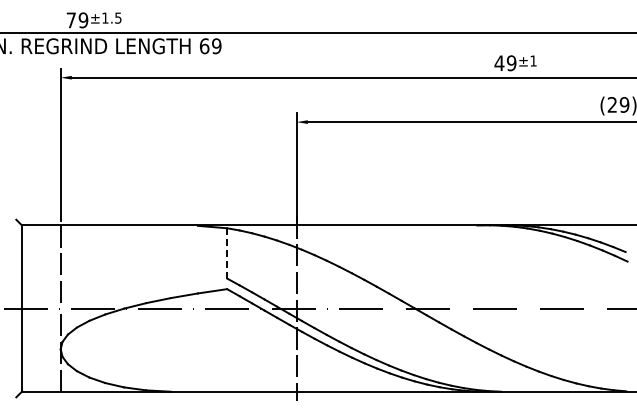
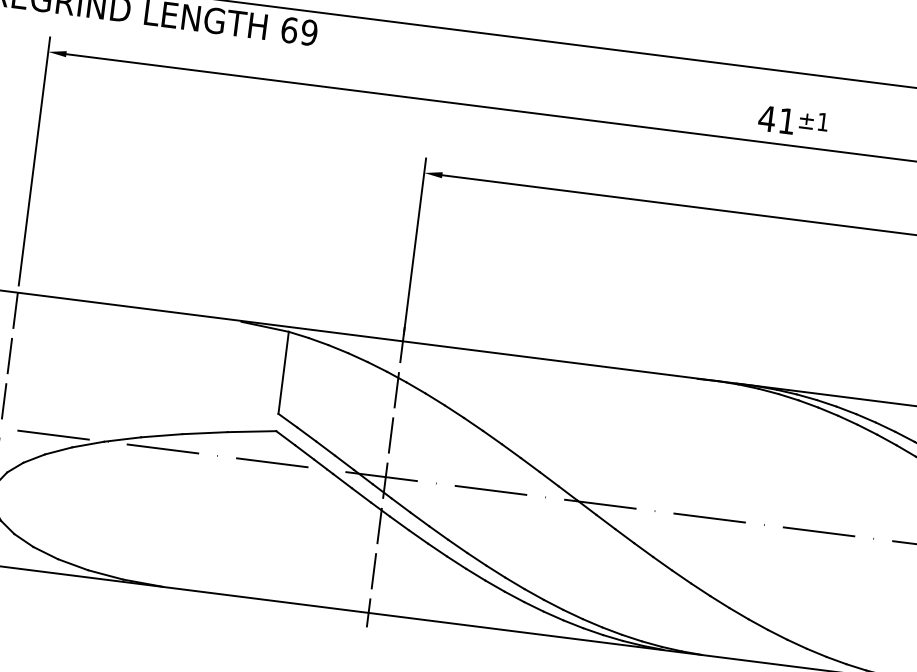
text: (511, 63) -> (786, 121), 49 -> 41
line: (227, 252) -> (284, 371), dashed -> solid

